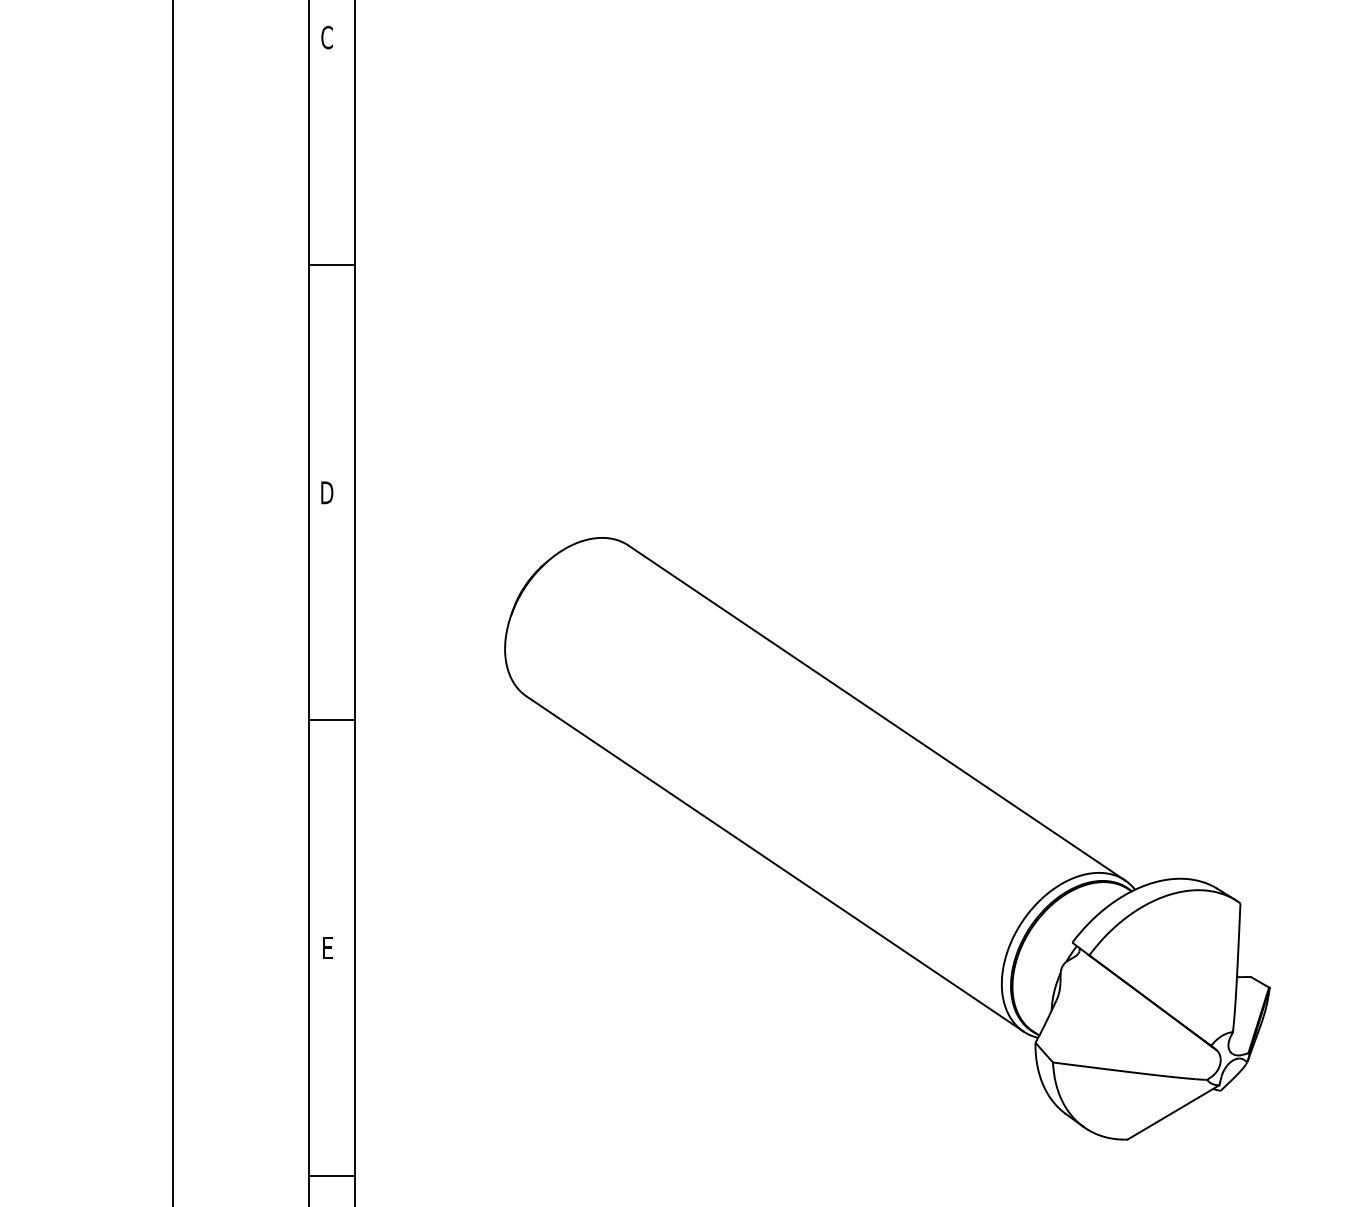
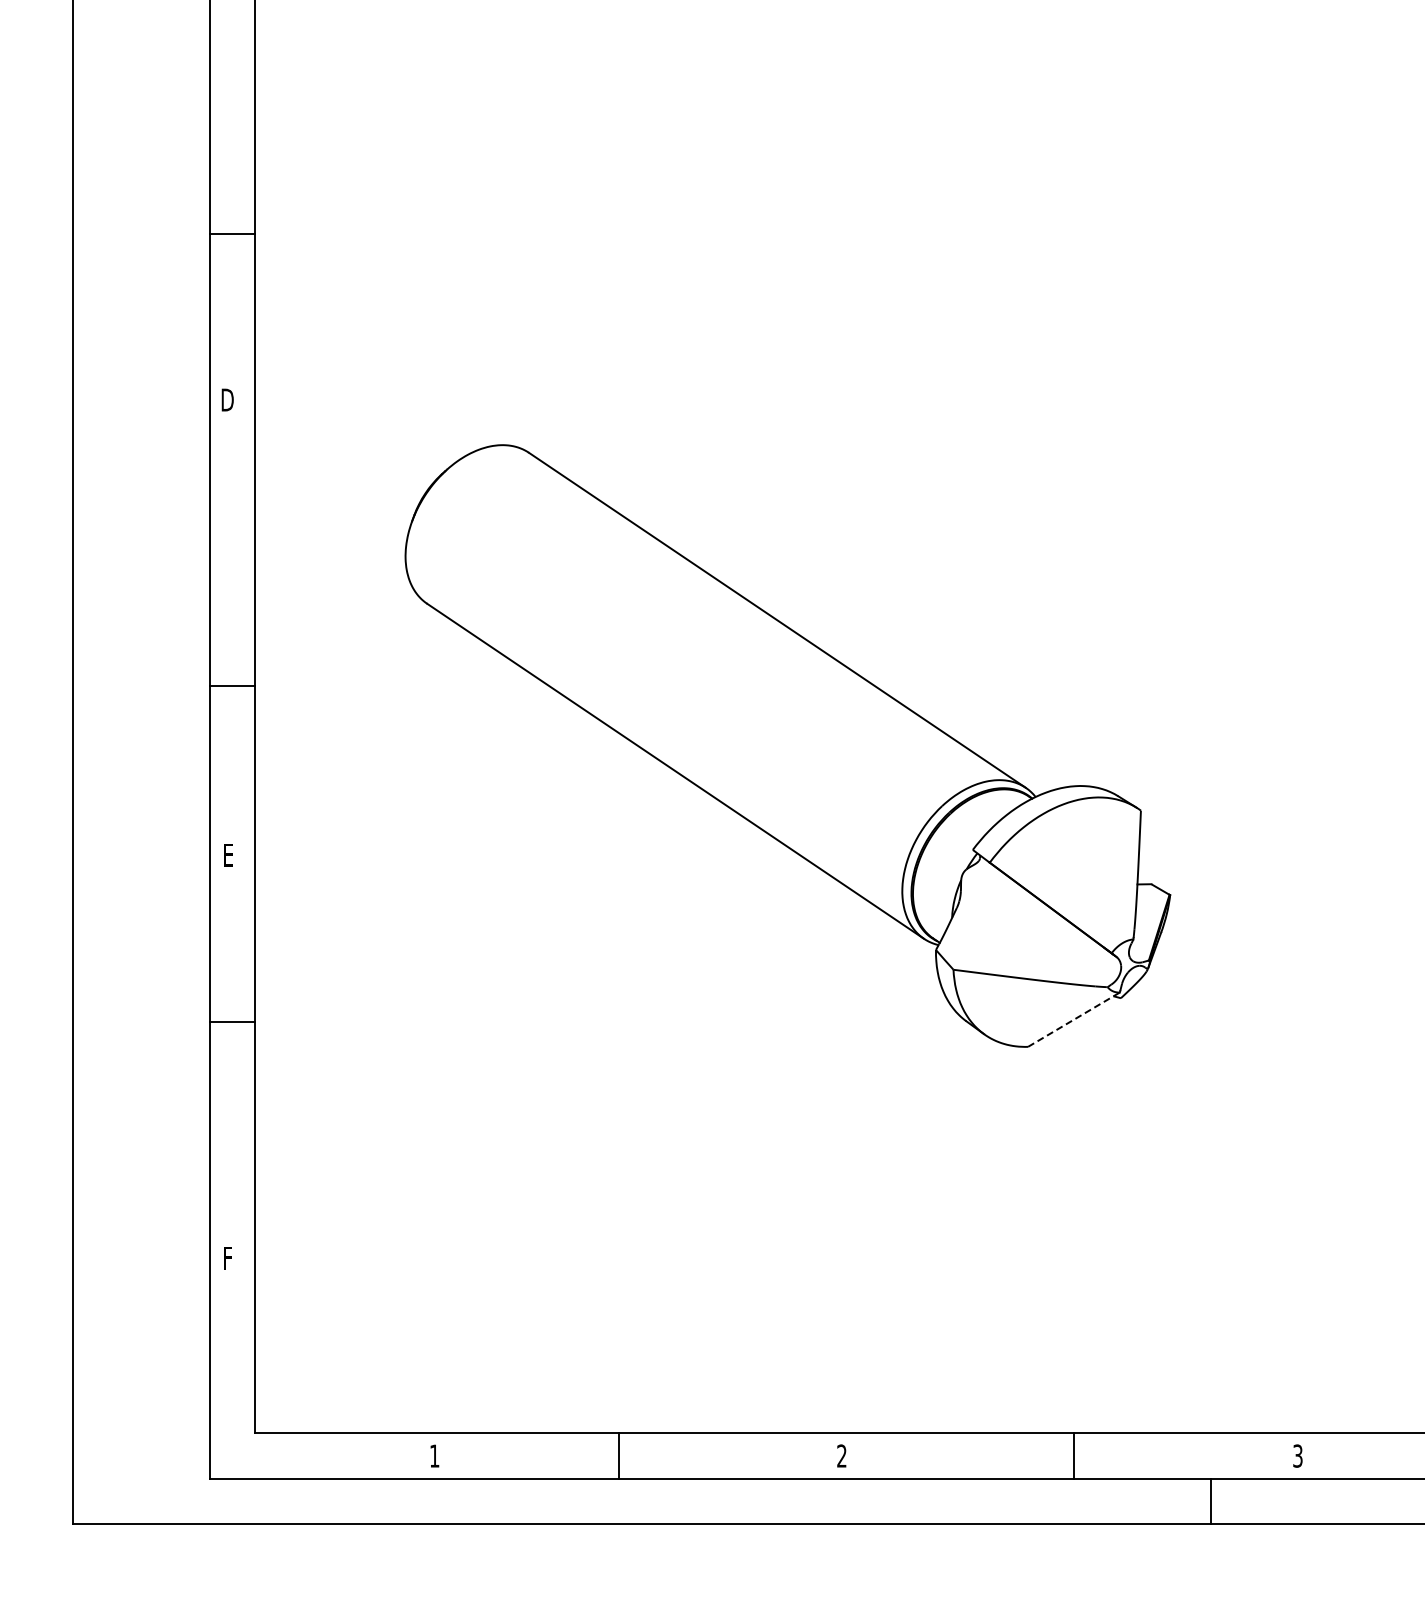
line: (332, 265) -> (232, 234), moved
line: (332, 720) -> (232, 685), moved
line: (1174, 1112) -> (1074, 1019), solid -> dashed
line: (332, 1175) -> (232, 1021), moved

